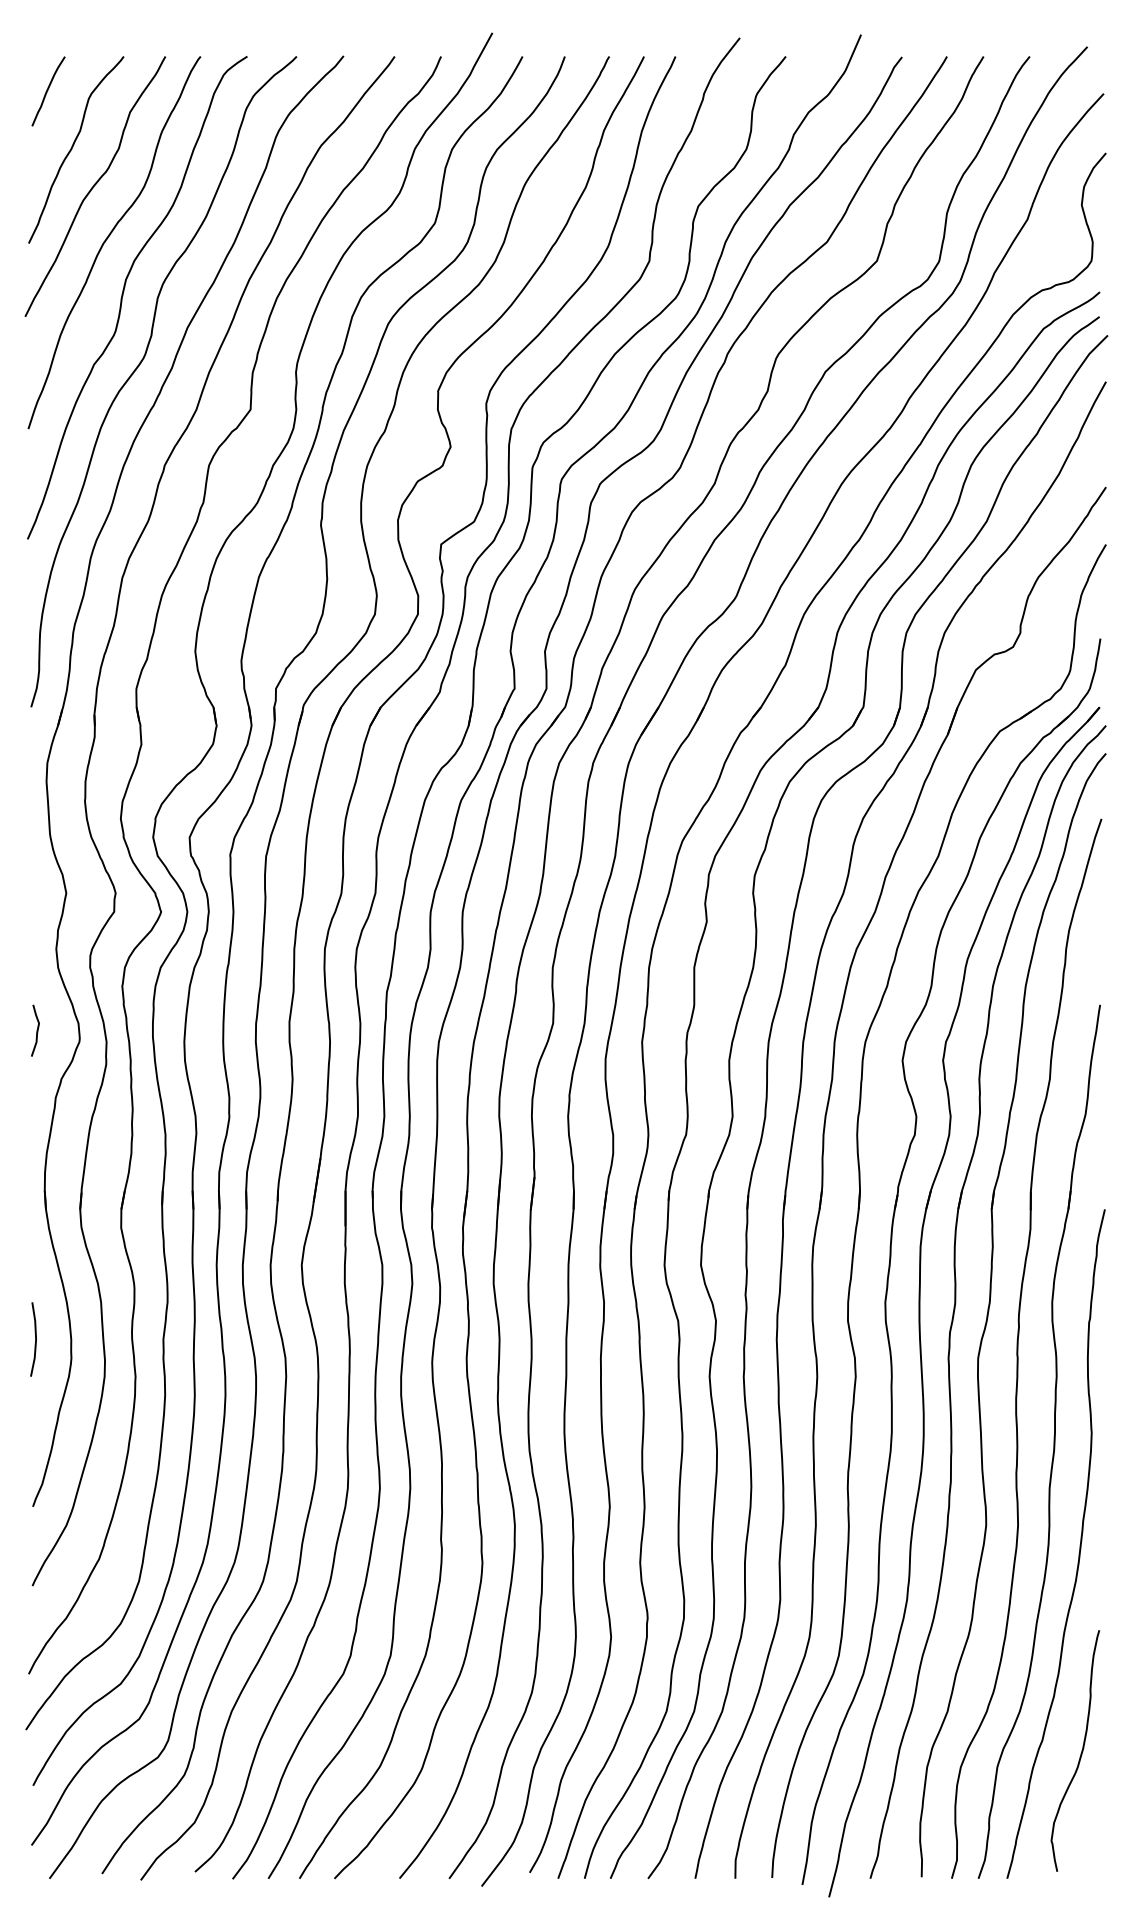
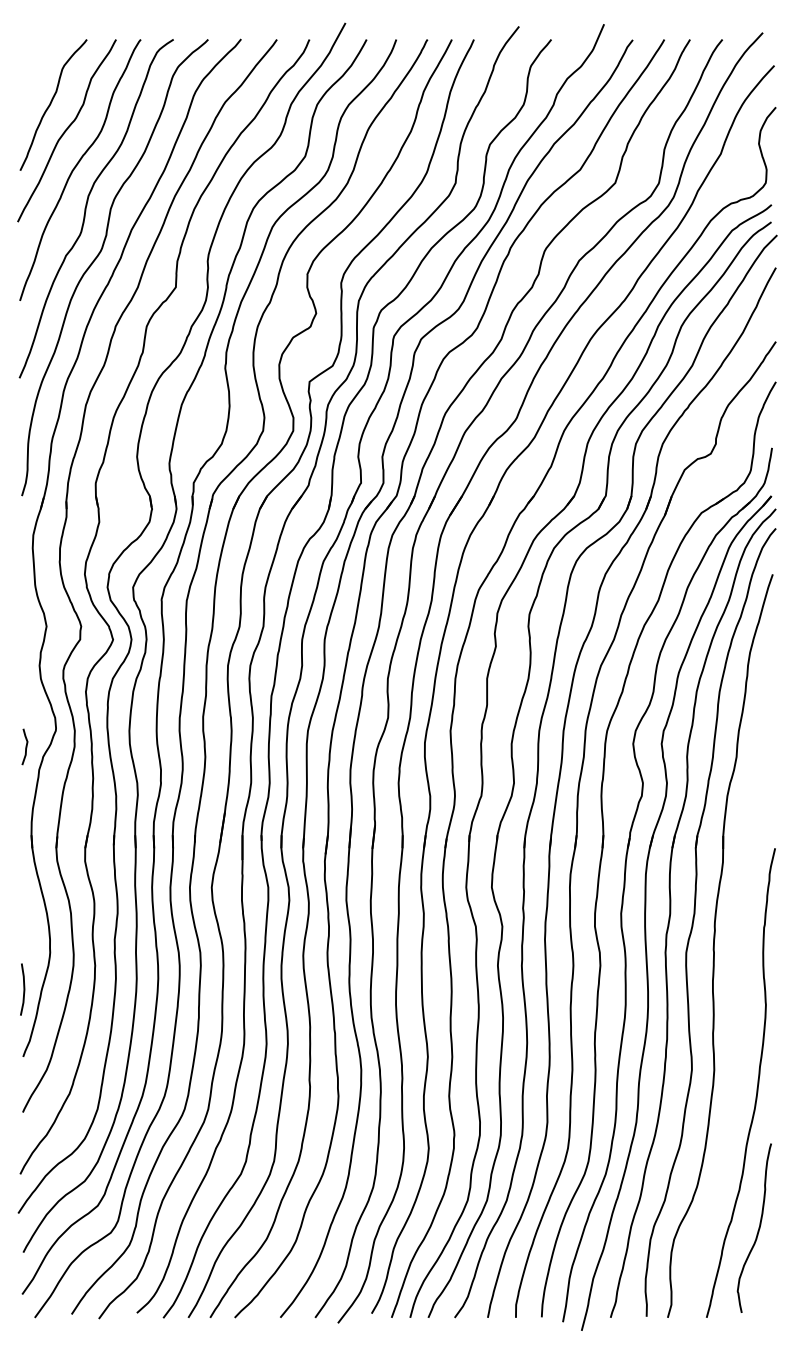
curve: (49, 90) -> (34, 63), removed
curve: (36, 1030) -> (25, 746), moved
line: (34, 1339) -> (23, 989), moved
part: (1052, 1443) -> (738, 1012), removed

